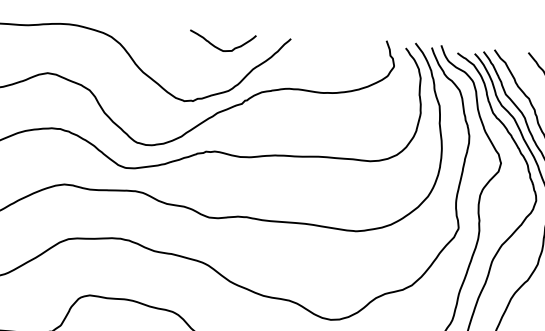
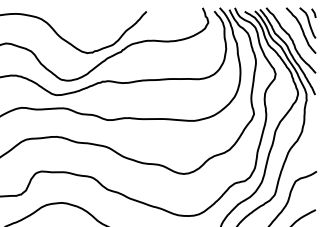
curve: (218, 46) -> (104, 19), removed

